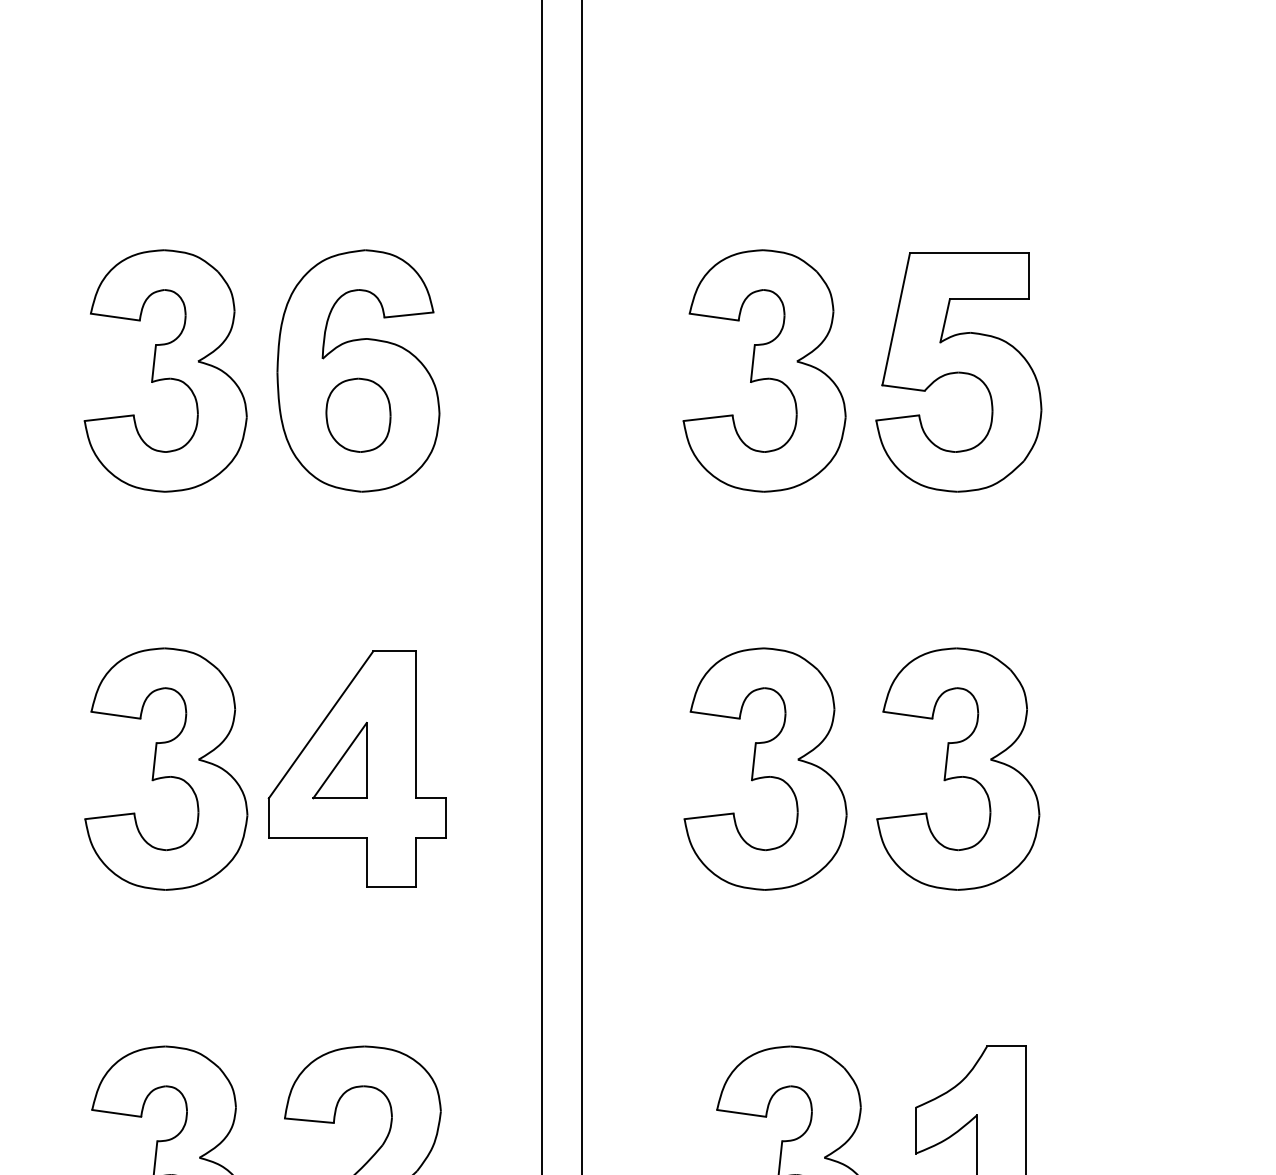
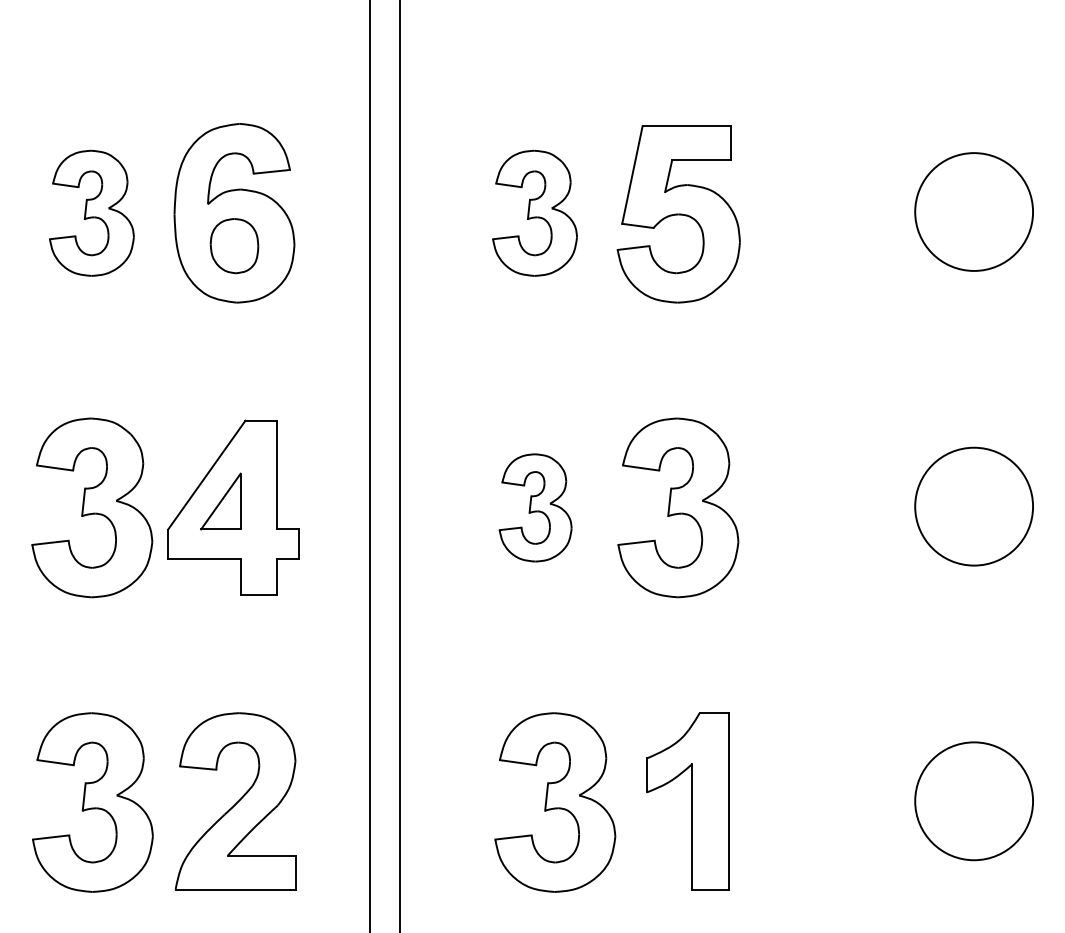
part: (165, 371) -> (91, 213), size x0.7
part: (763, 371) -> (534, 213), size x0.7
part: (765, 768) -> (535, 507), size x0.6

